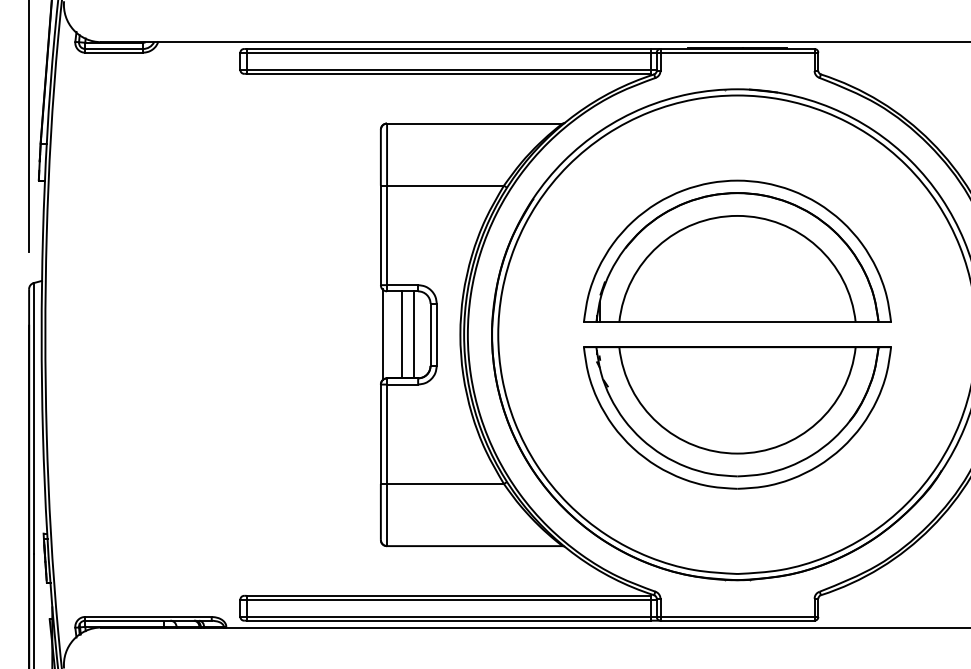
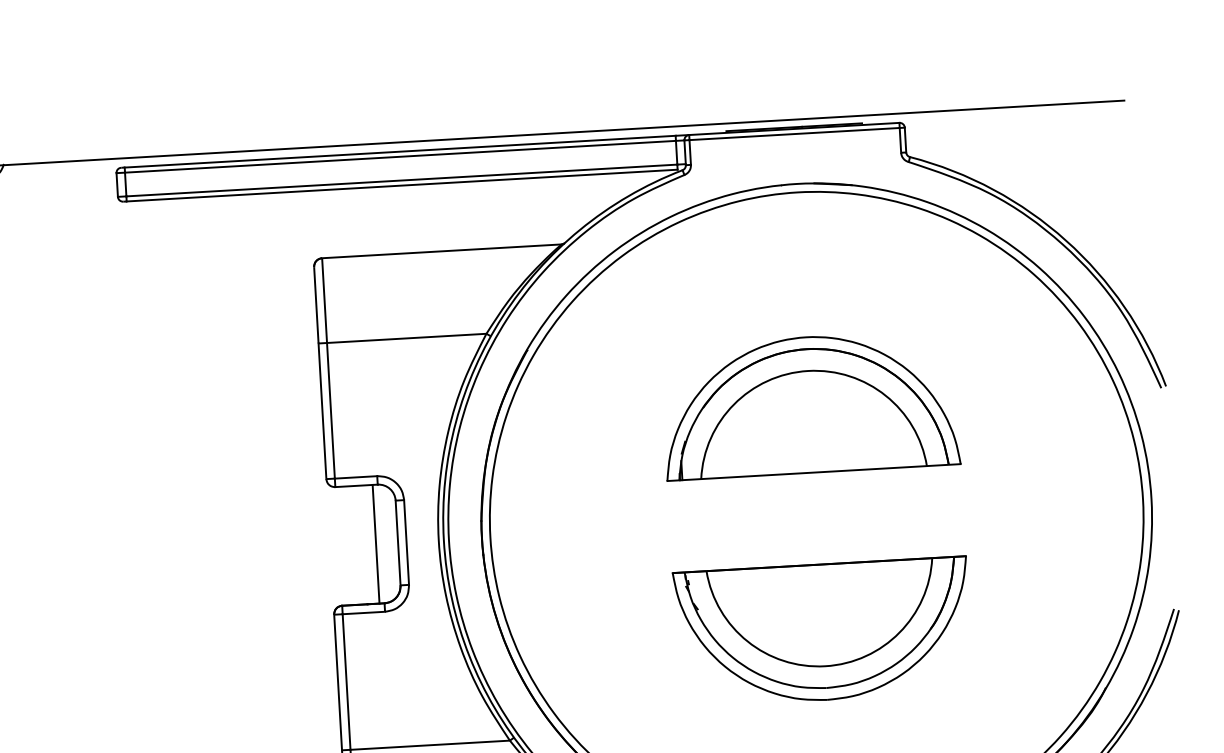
part: (737, 250) -> (810, 403), size x0.7
line: (383, 333) -> (333, 544), removed
line: (402, 334) -> (359, 544), removed
part: (737, 417) -> (823, 631), size x0.7

